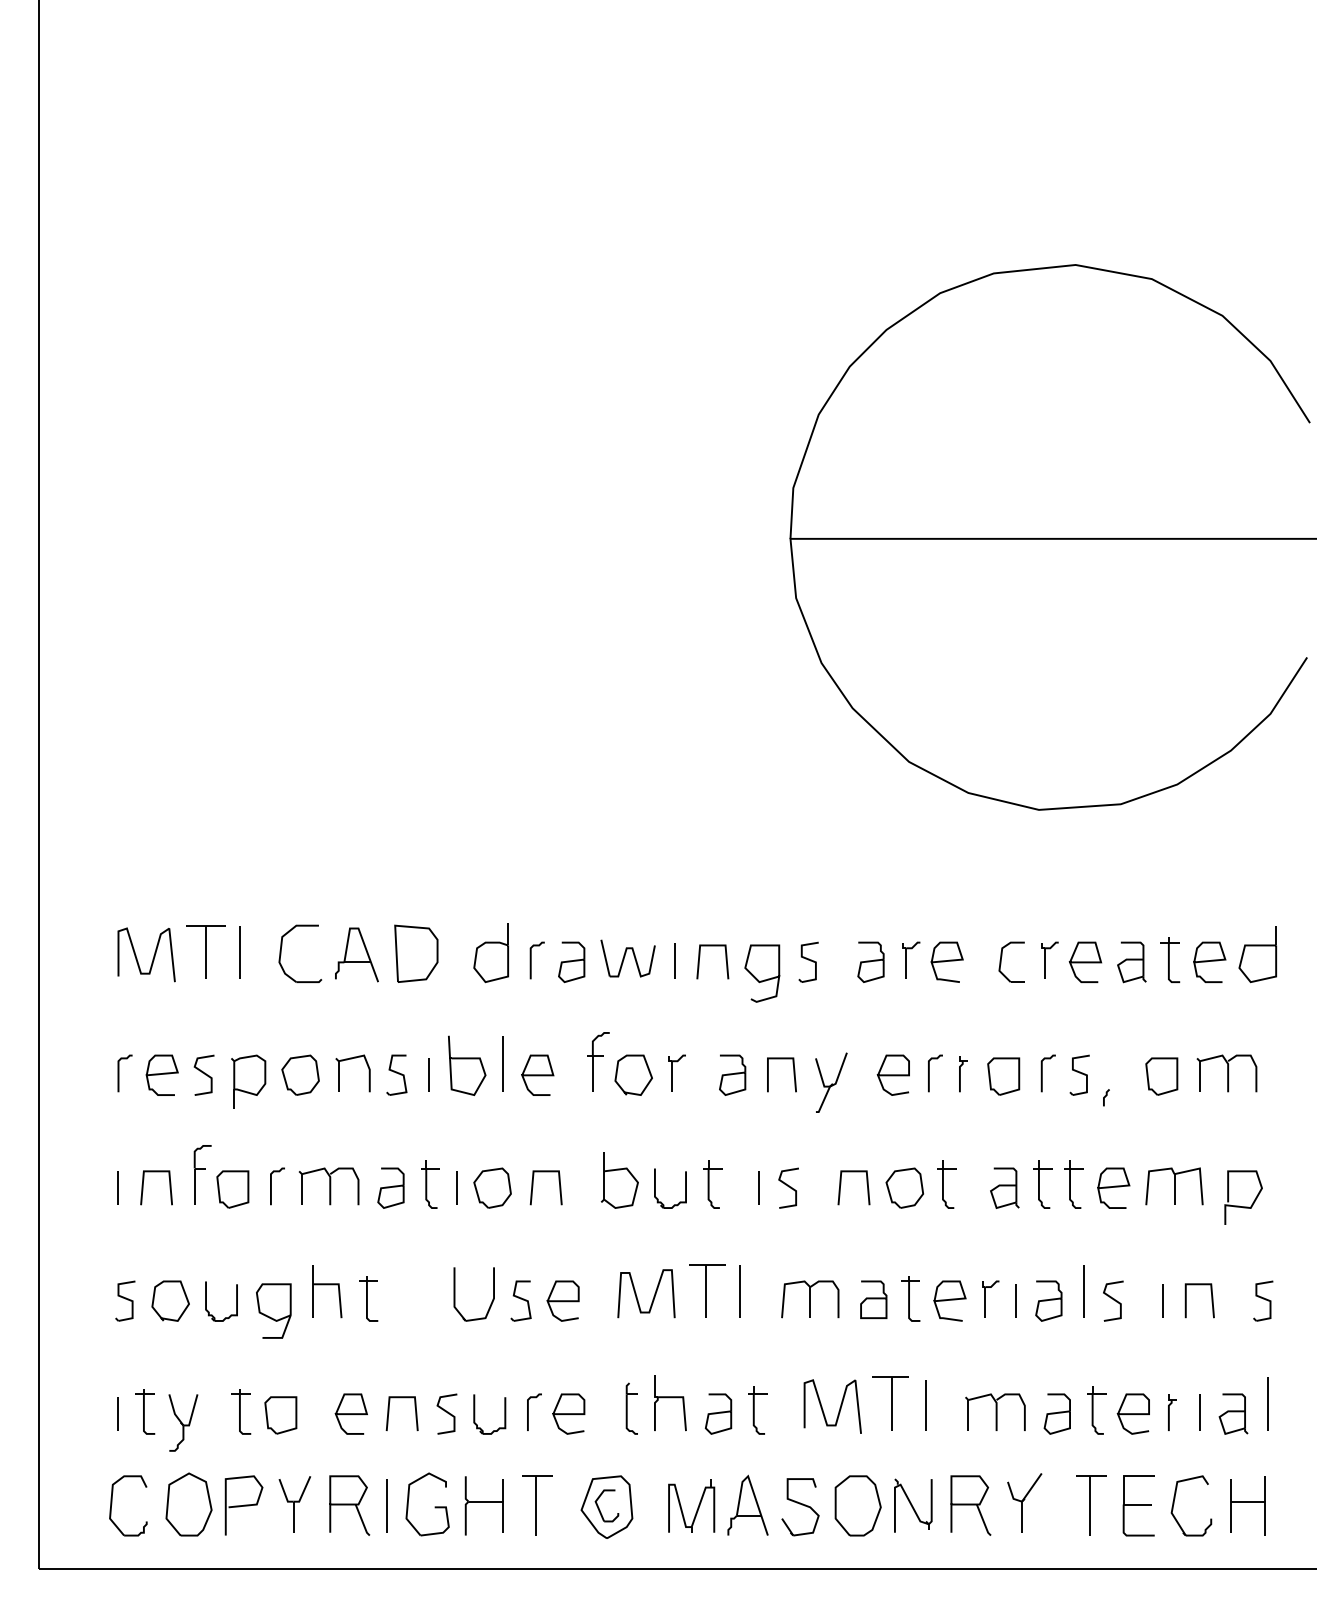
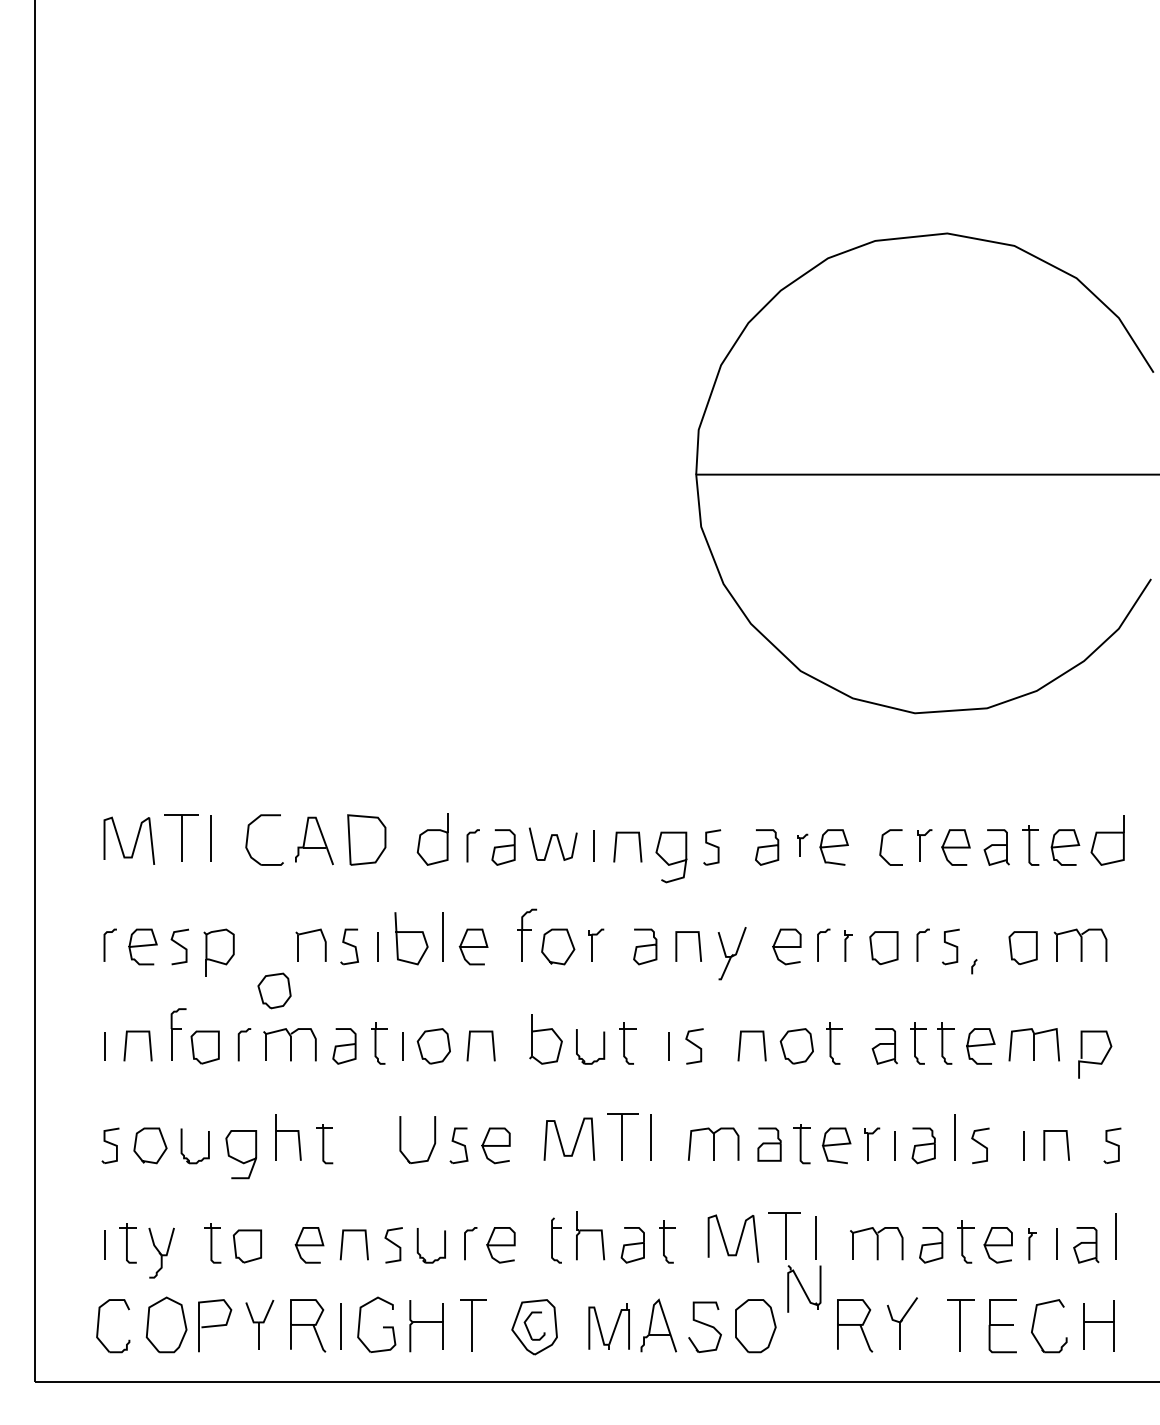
part: (911, 959) -> (802, 845), size x0.7
part: (300, 1074) -> (274, 990), moved
part: (913, 1505) -> (804, 1288), moved

